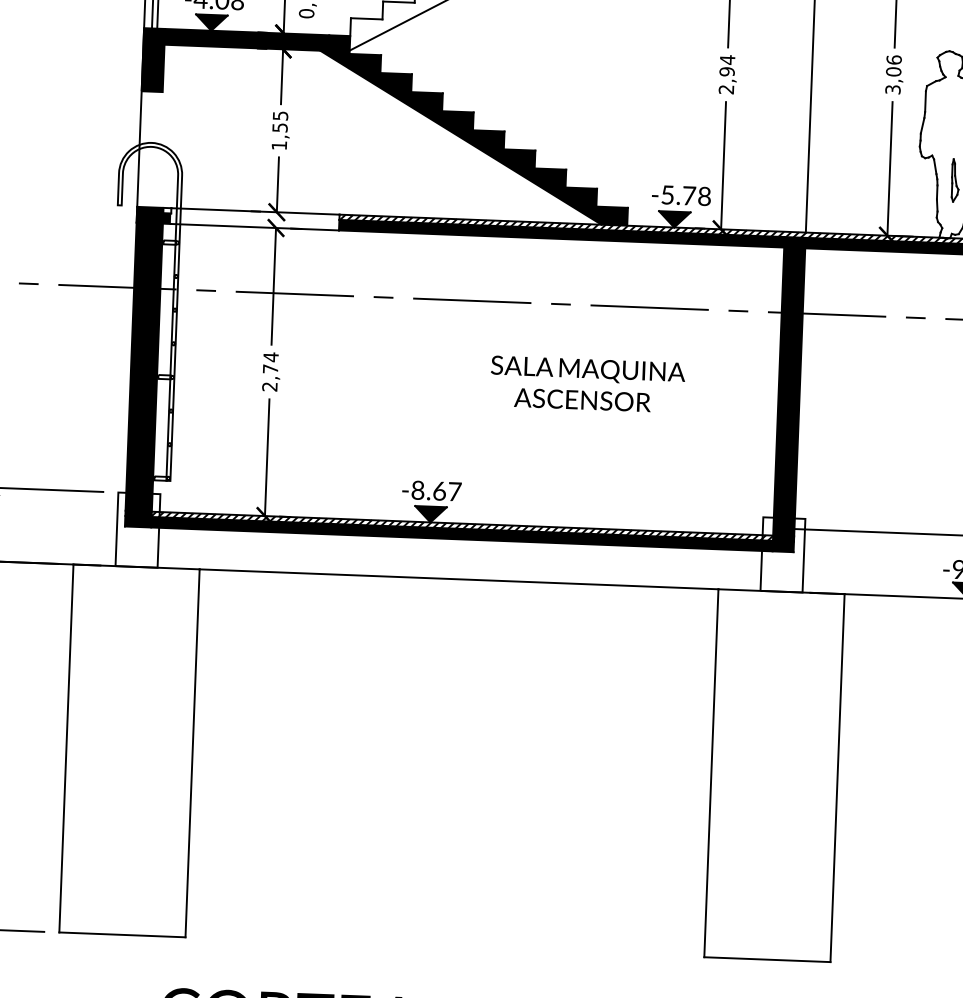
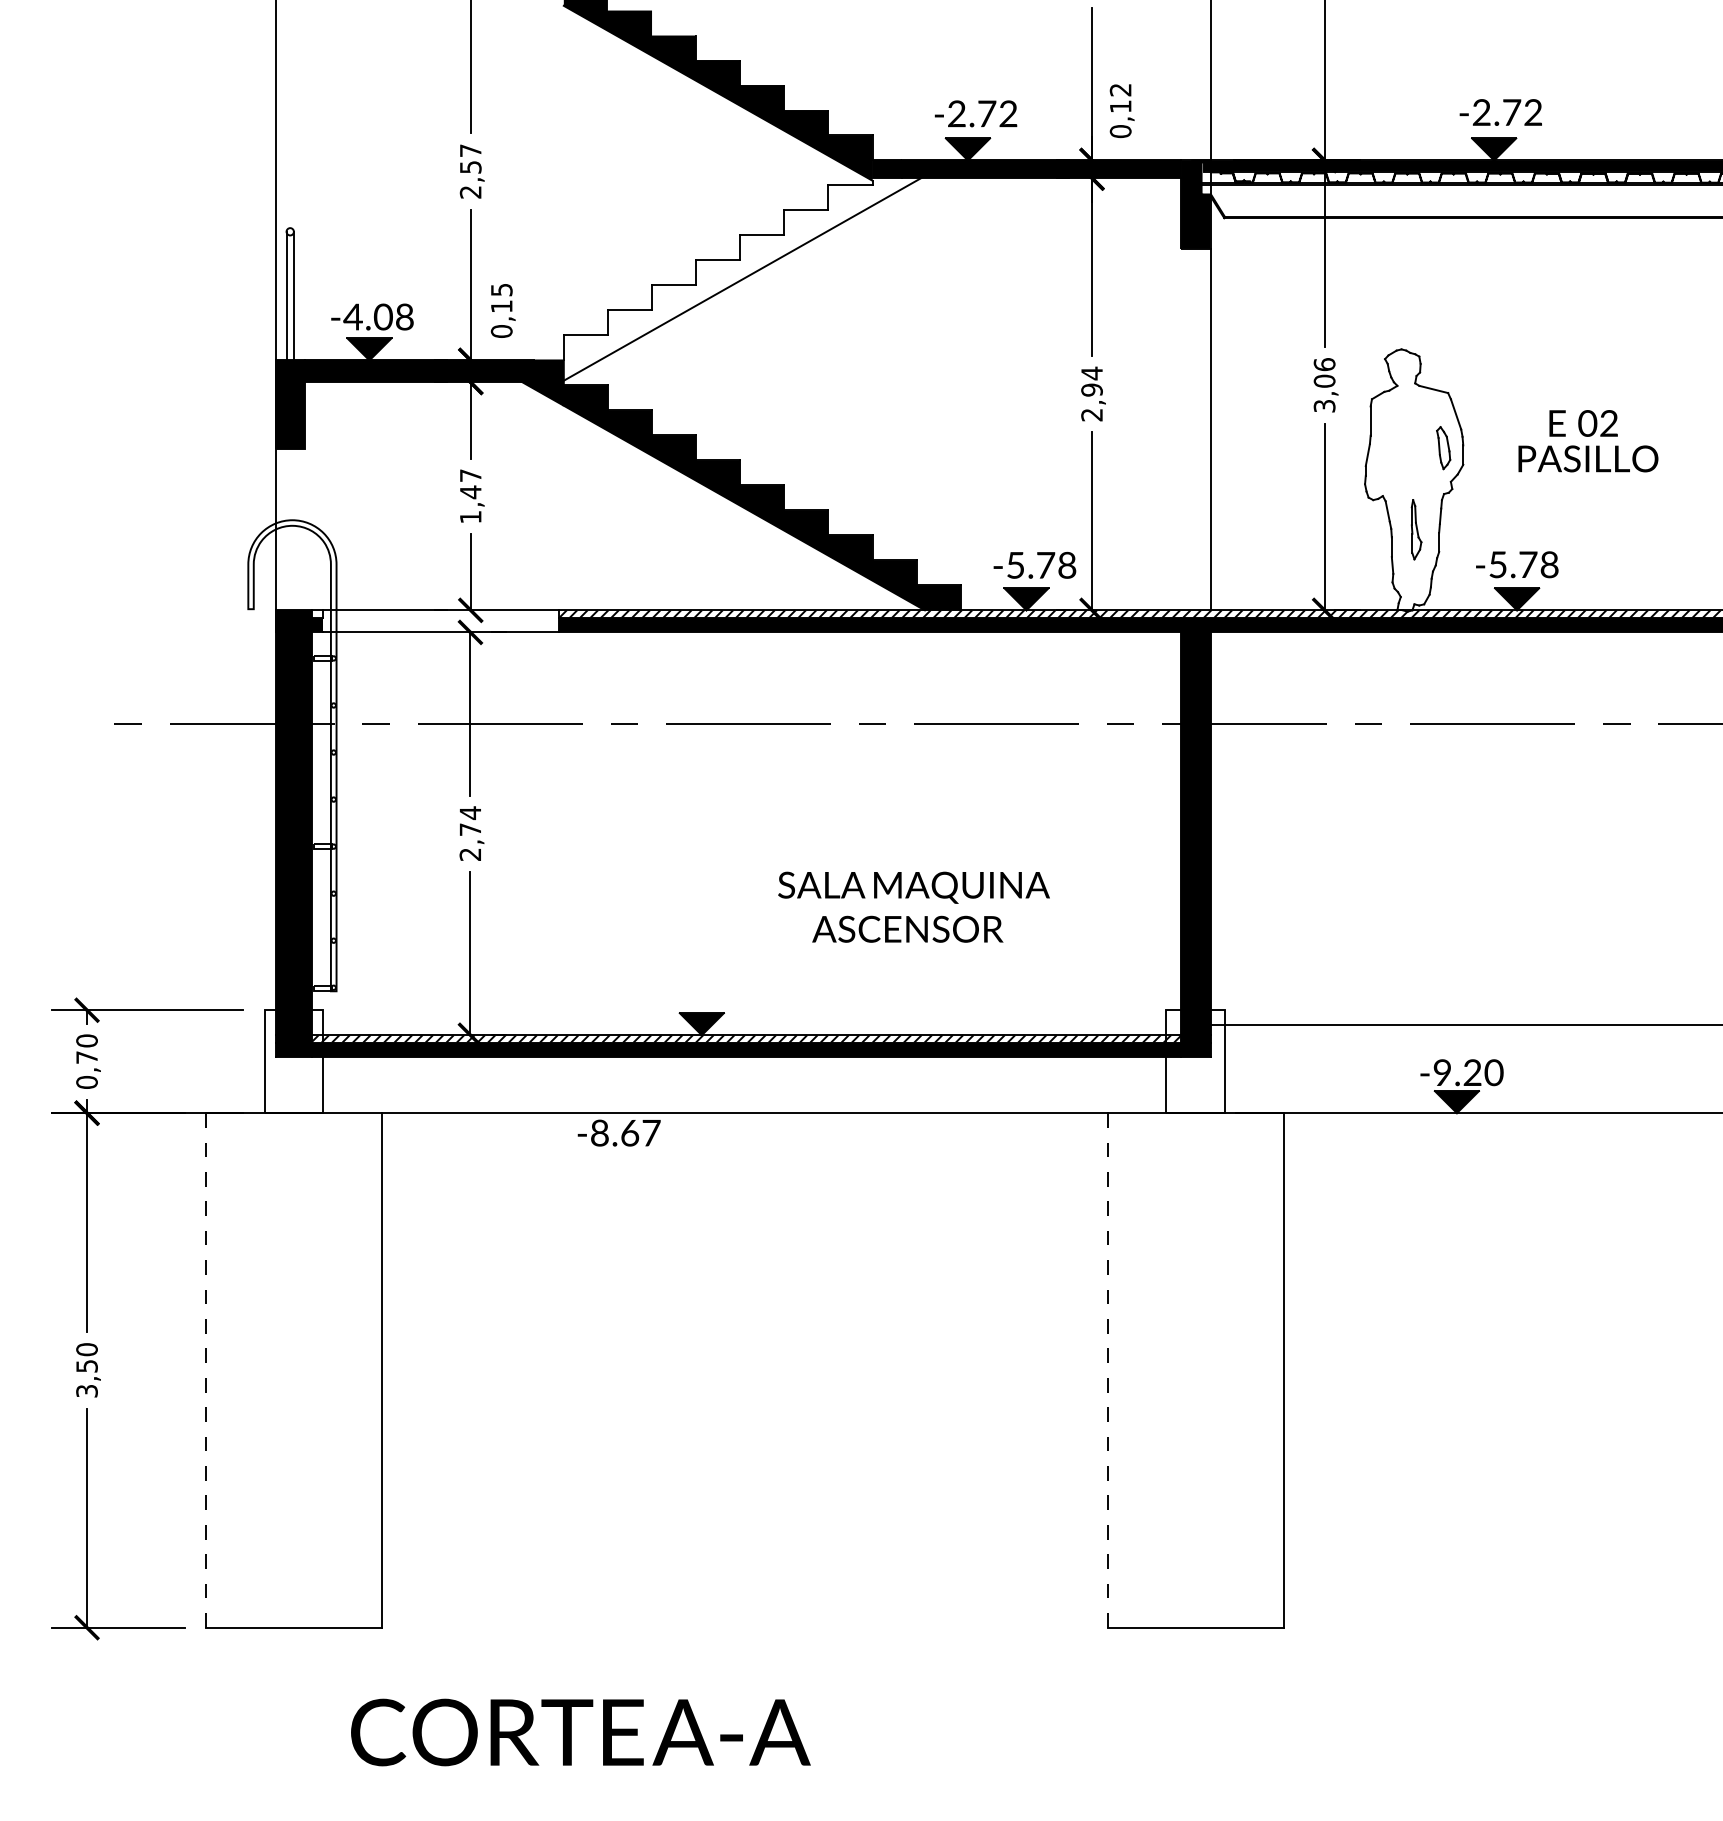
text: (280, 122) -> (470, 484), 1,55 -> 1,47
text: (587, 383) -> (913, 906), moved
text: (431, 490) -> (618, 1132), moved
line: (66, 748) -> (205, 1370), solid -> dashed
line: (711, 773) -> (1107, 1370), solid -> dashed

